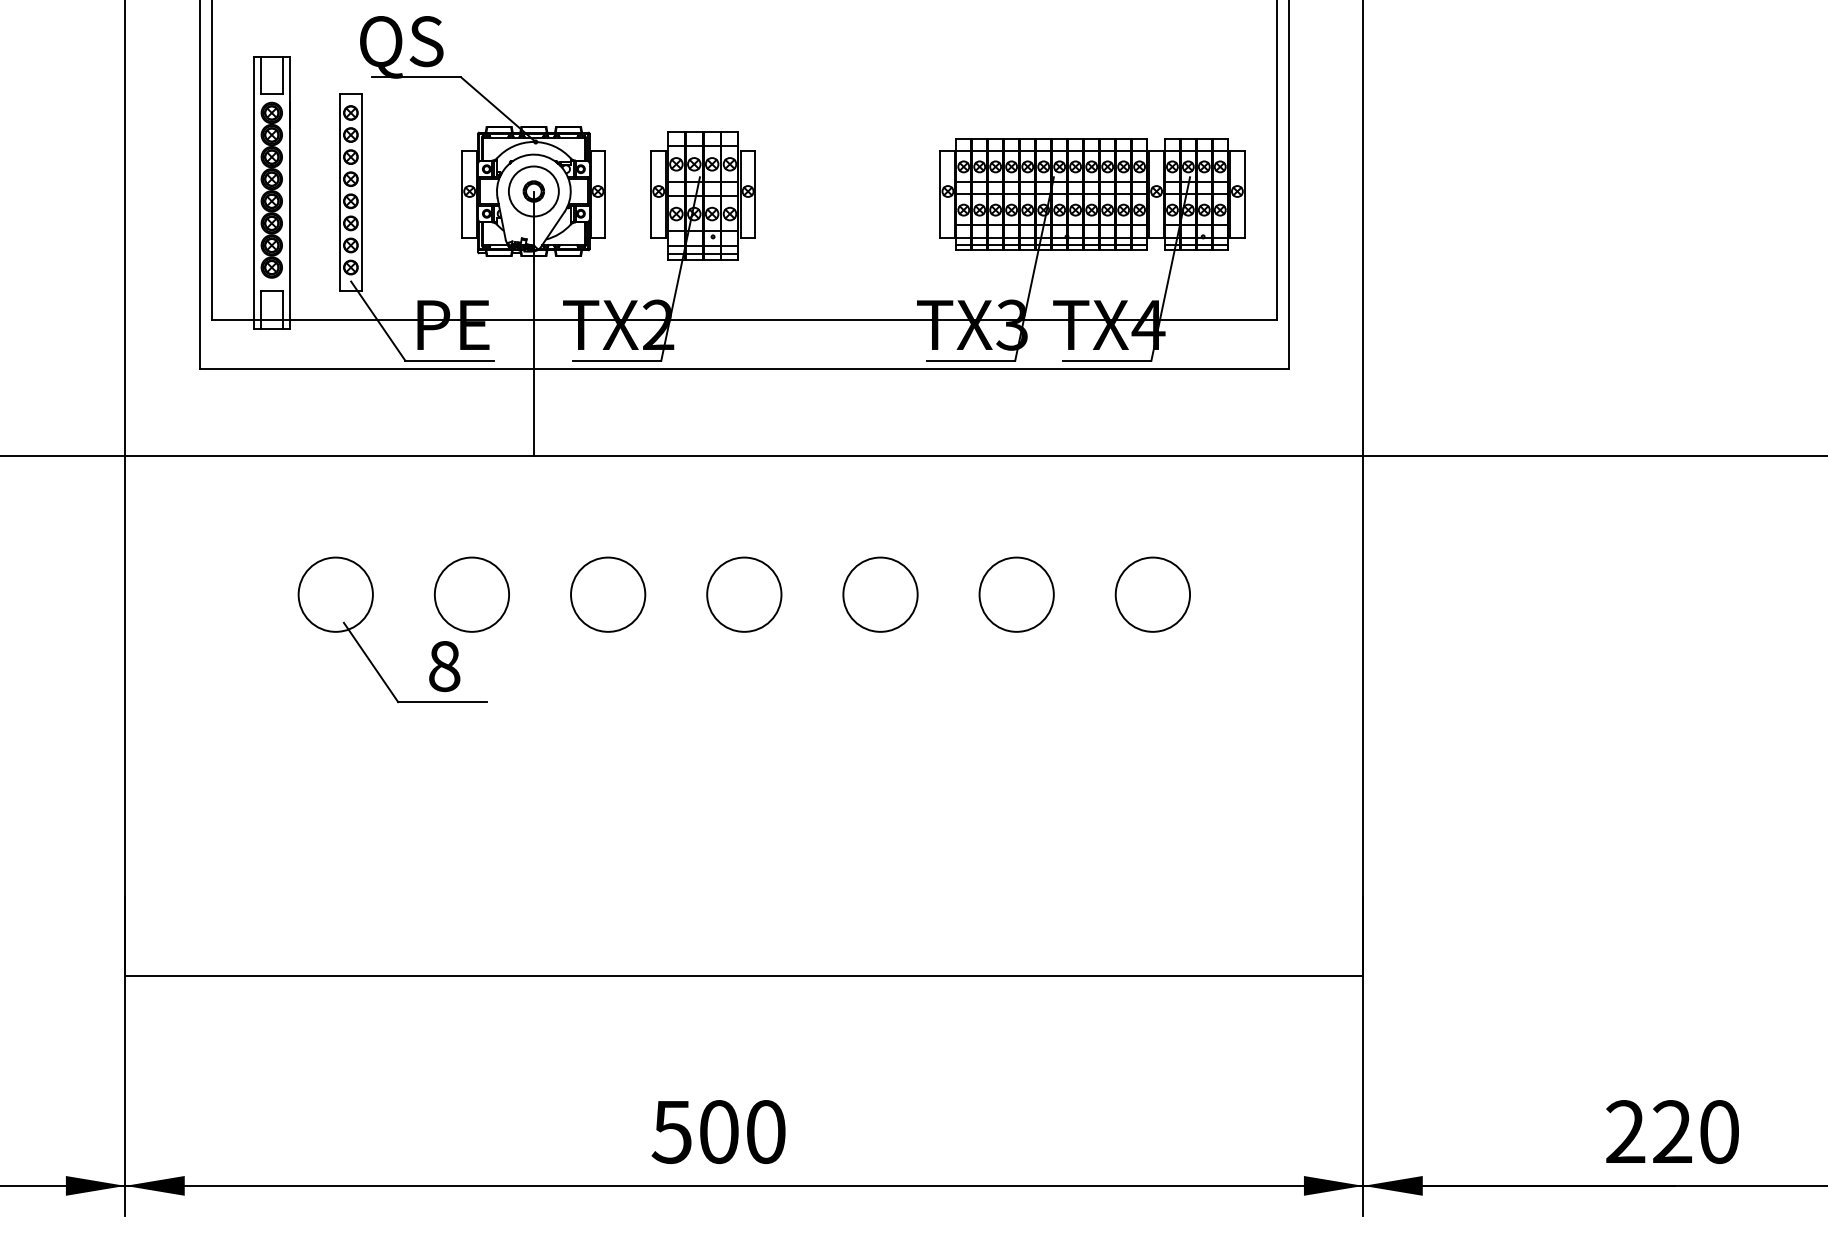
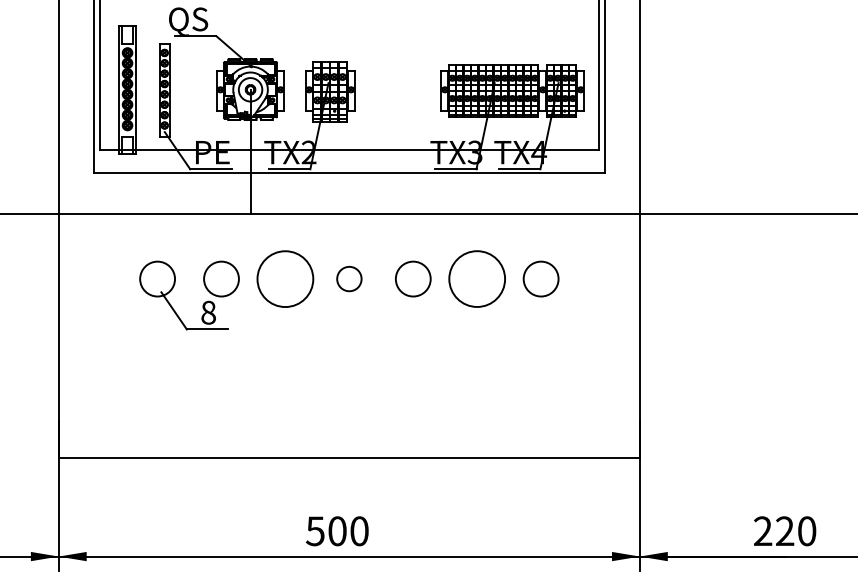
circle: (608, 593) -> (285, 278), size x1.6
circle: (744, 593) -> (349, 278), size x0.7
circle: (1015, 593) -> (476, 278), size x1.6

